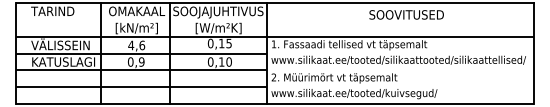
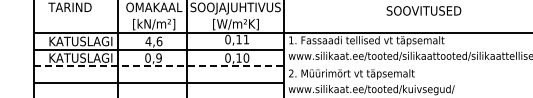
text: (228, 43) -> (245, 39), 0,15 -> 0,11
text: (63, 44) -> (80, 40), VÄLISSEIN -> KATUSLAGI
line: (142, 70) -> (159, 66), solid -> dashed

